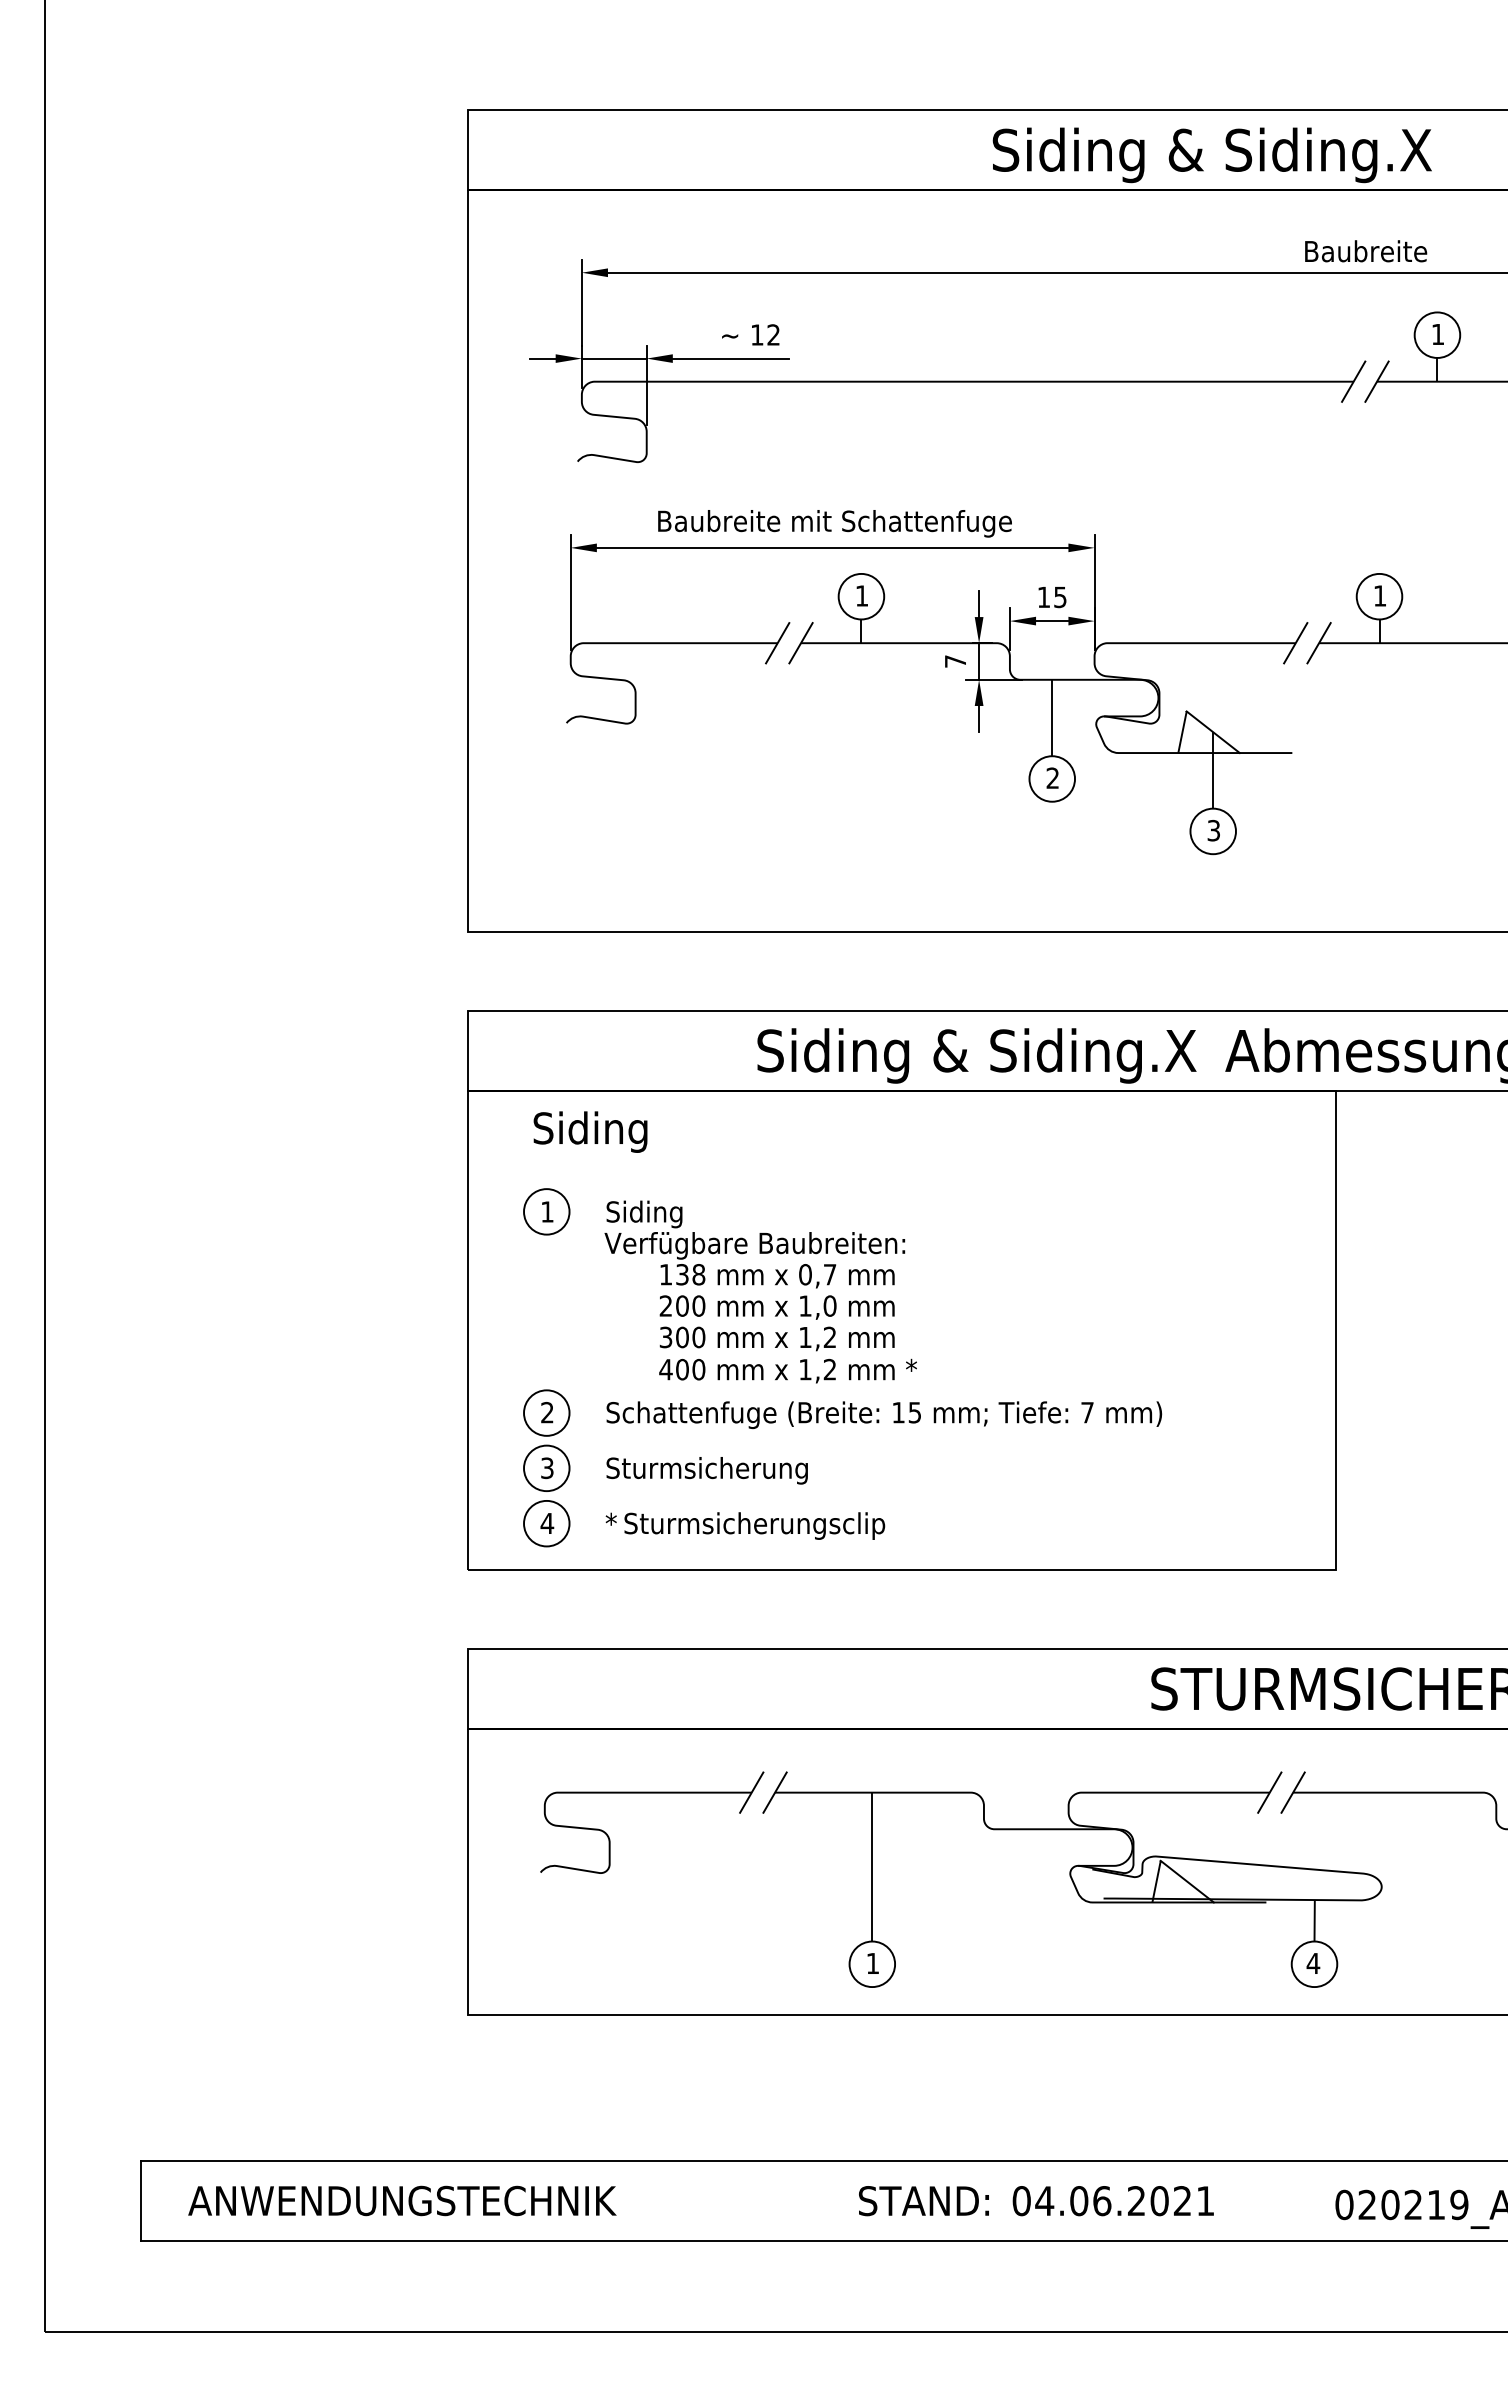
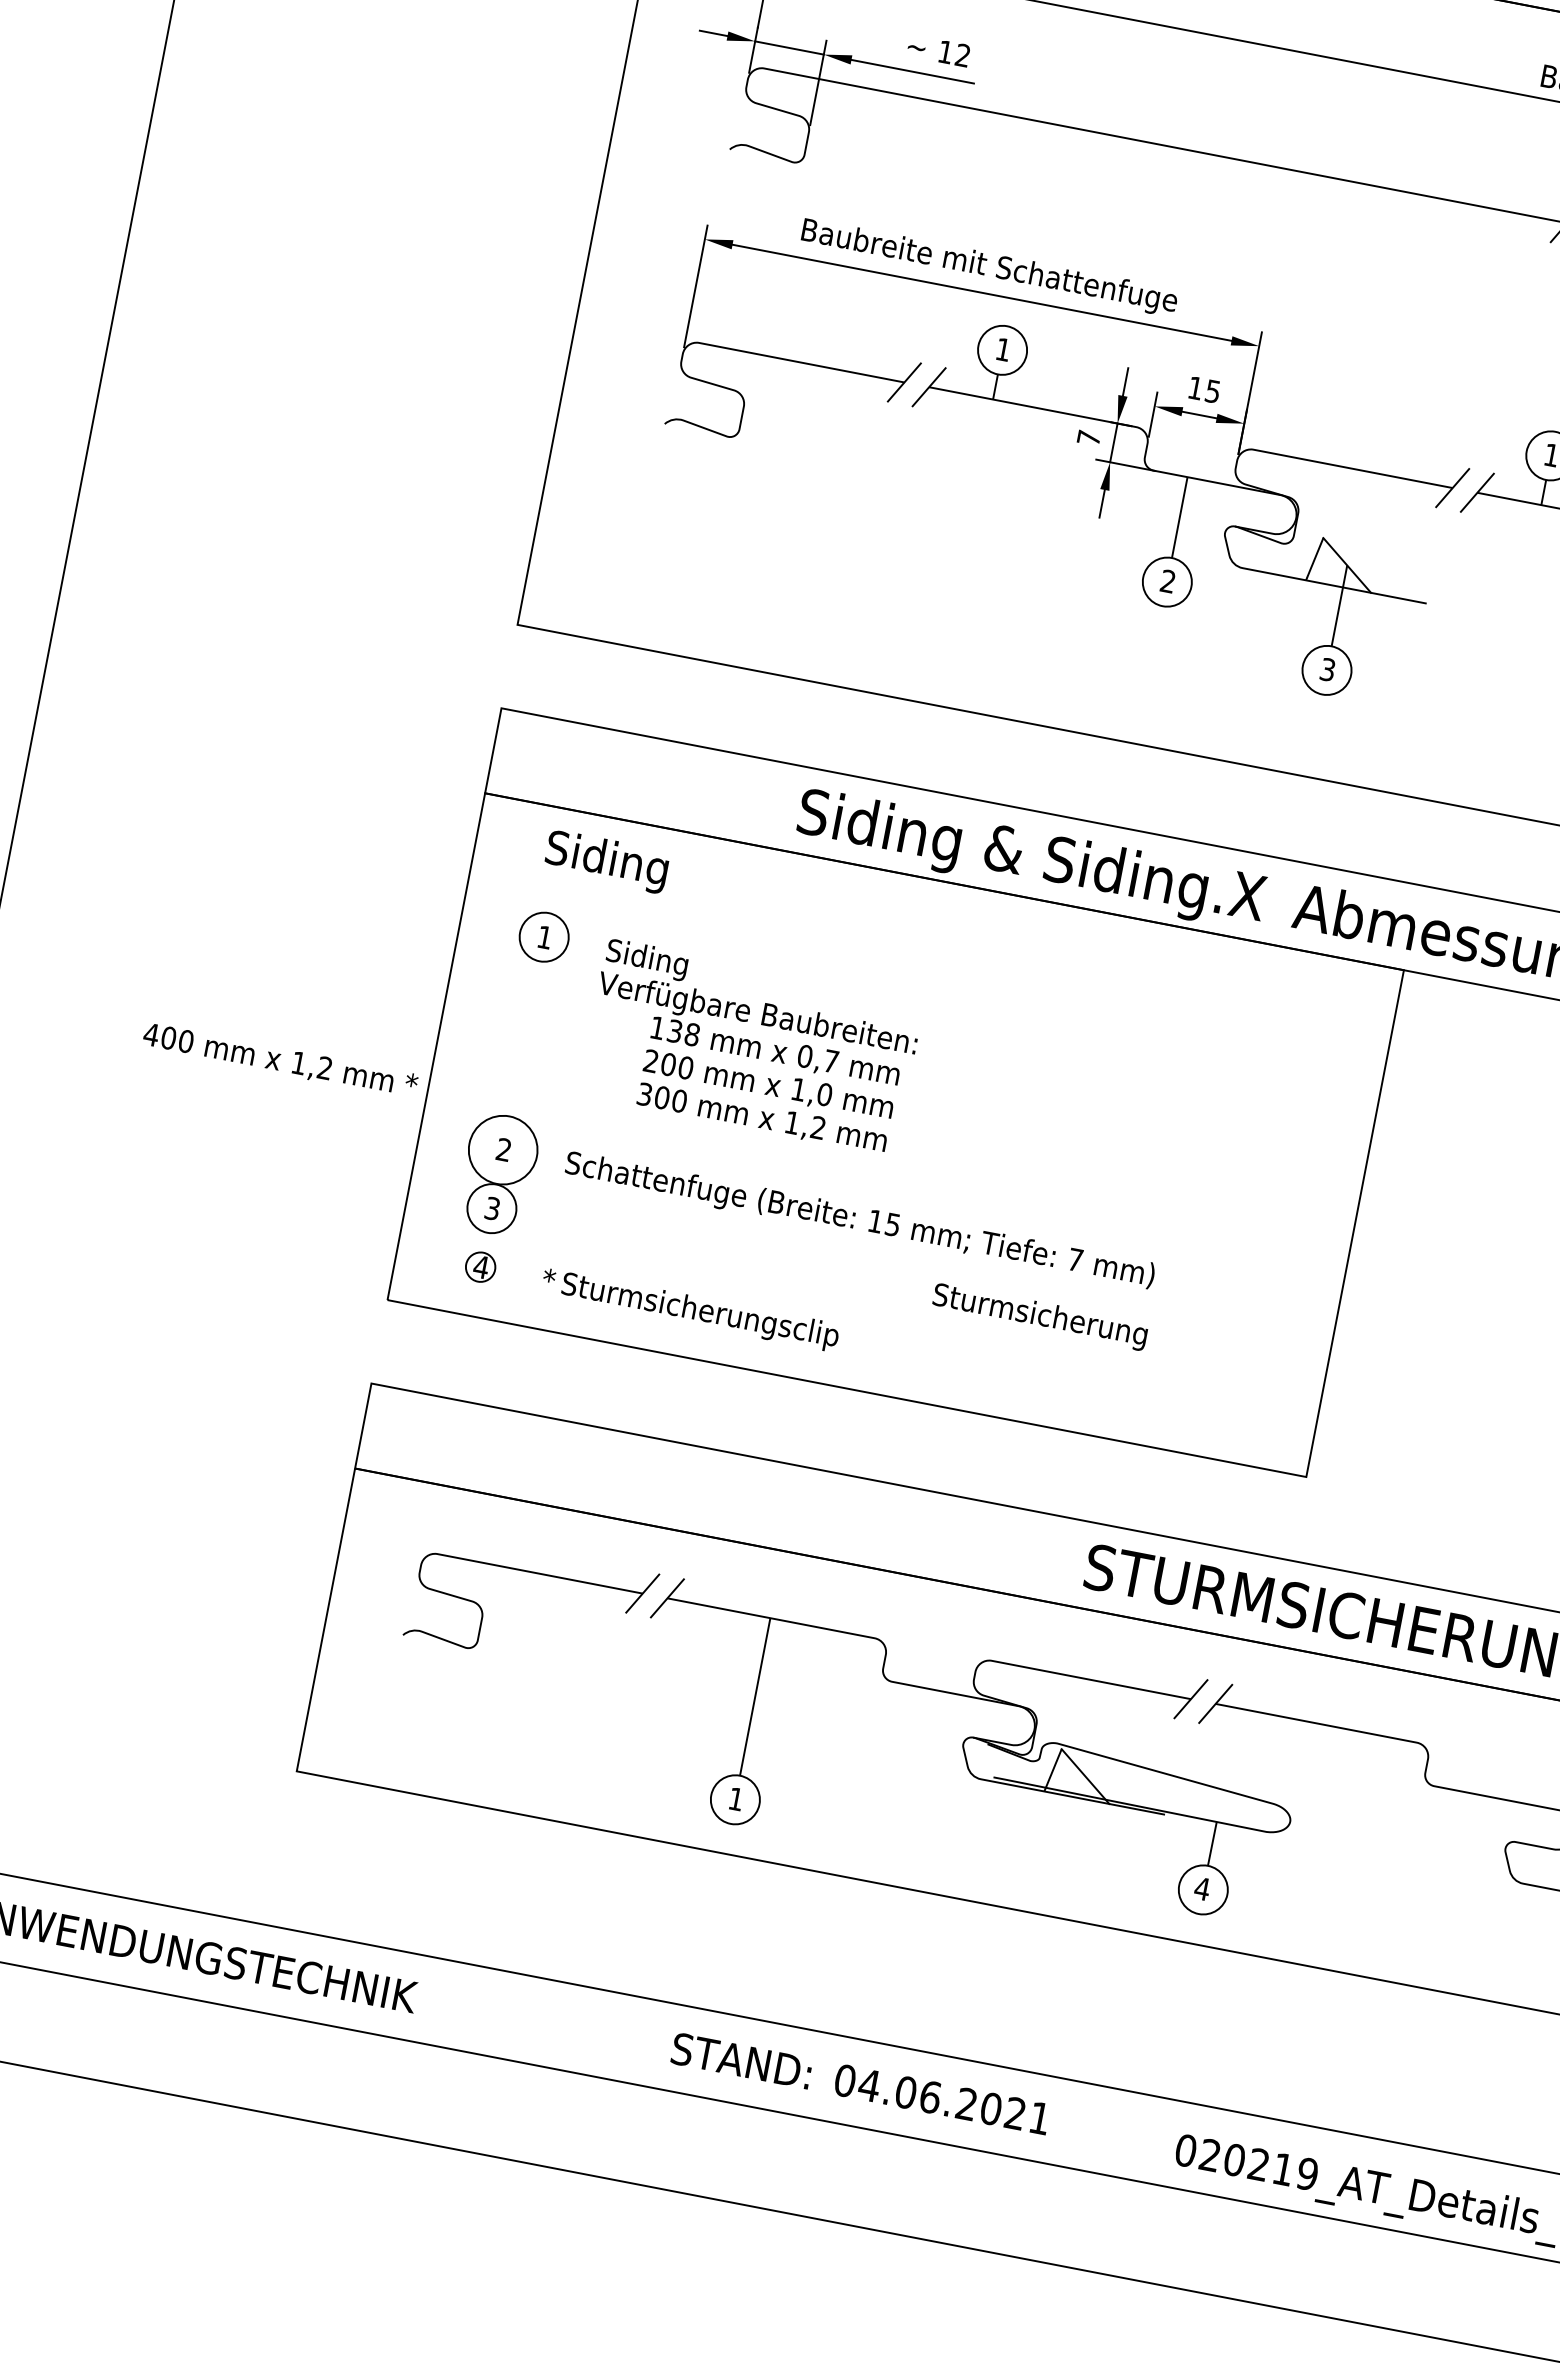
text: (787, 1370) -> (279, 1060), moved
circle: (546, 1412) -> (503, 1149), size x1.4
text: (706, 1470) -> (1039, 1316), moved
circle: (546, 1523) -> (480, 1266), size x0.6

